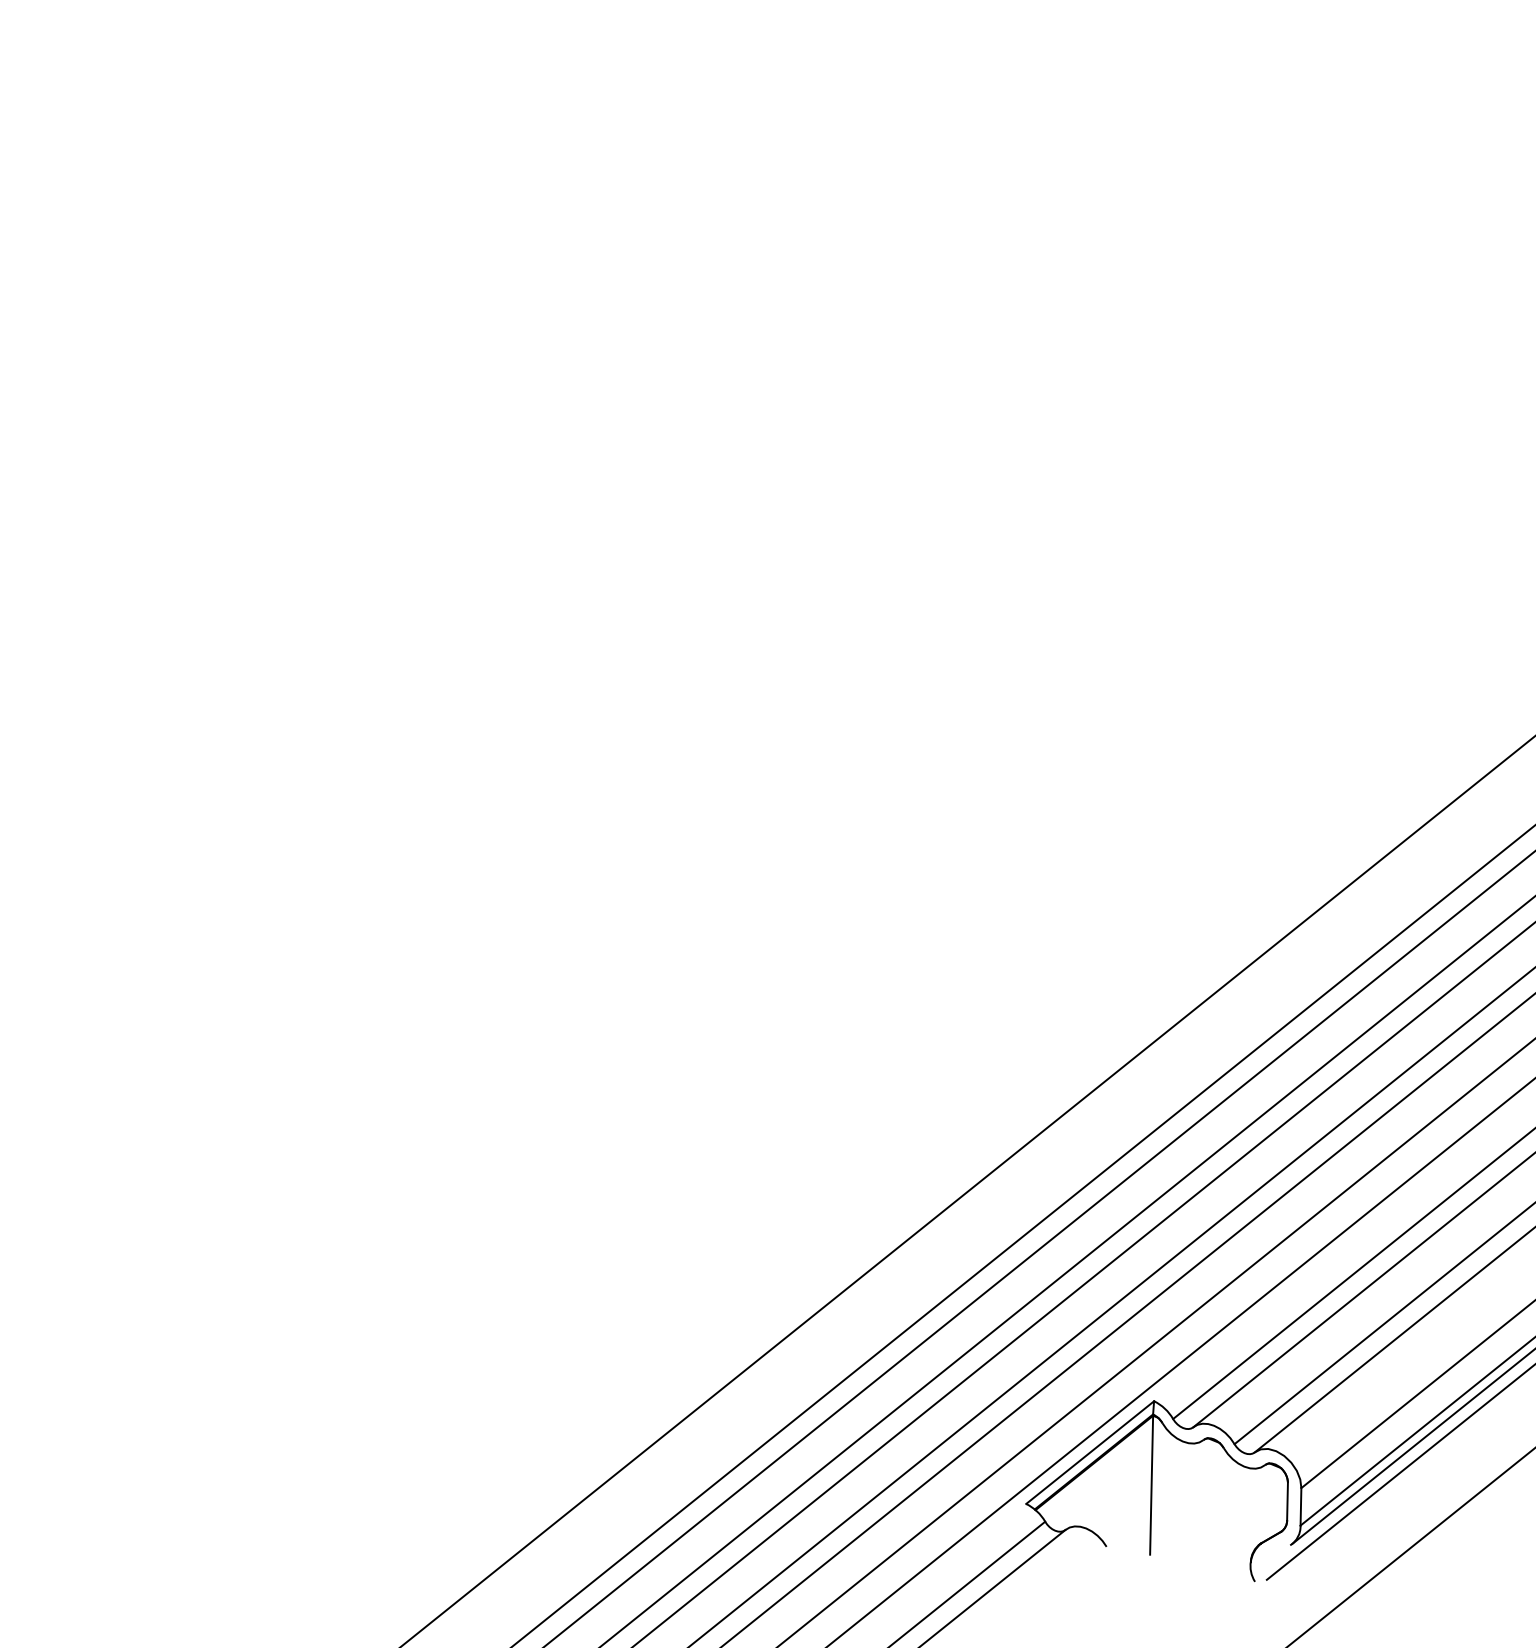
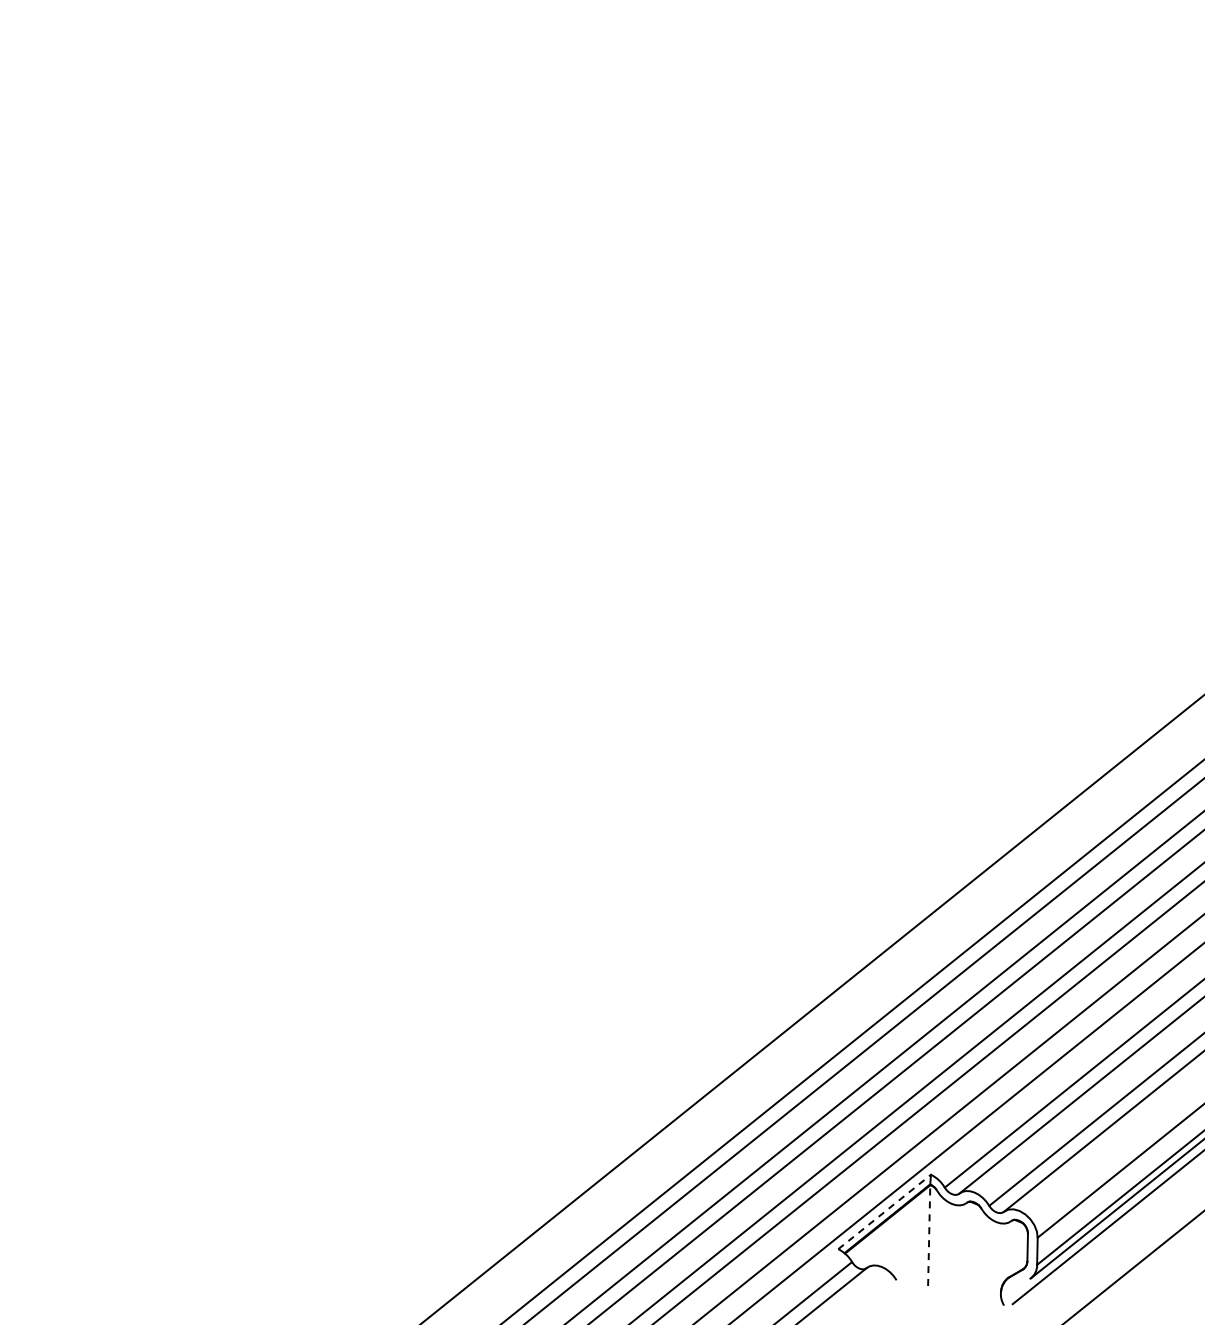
line: (1091, 1451) -> (885, 1211), solid -> dashed
line: (1152, 1485) -> (929, 1235), solid -> dashed

